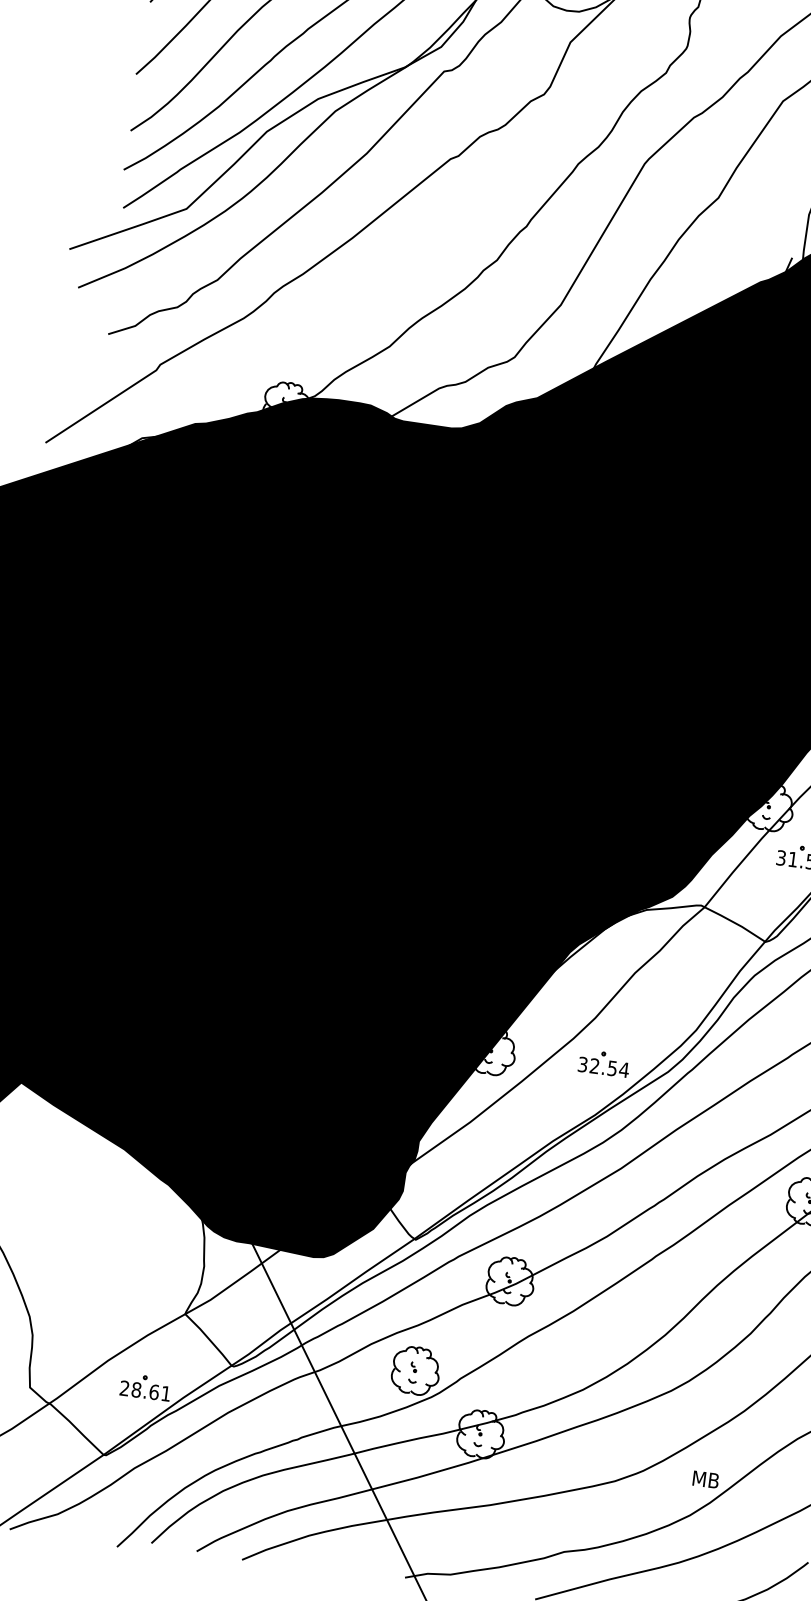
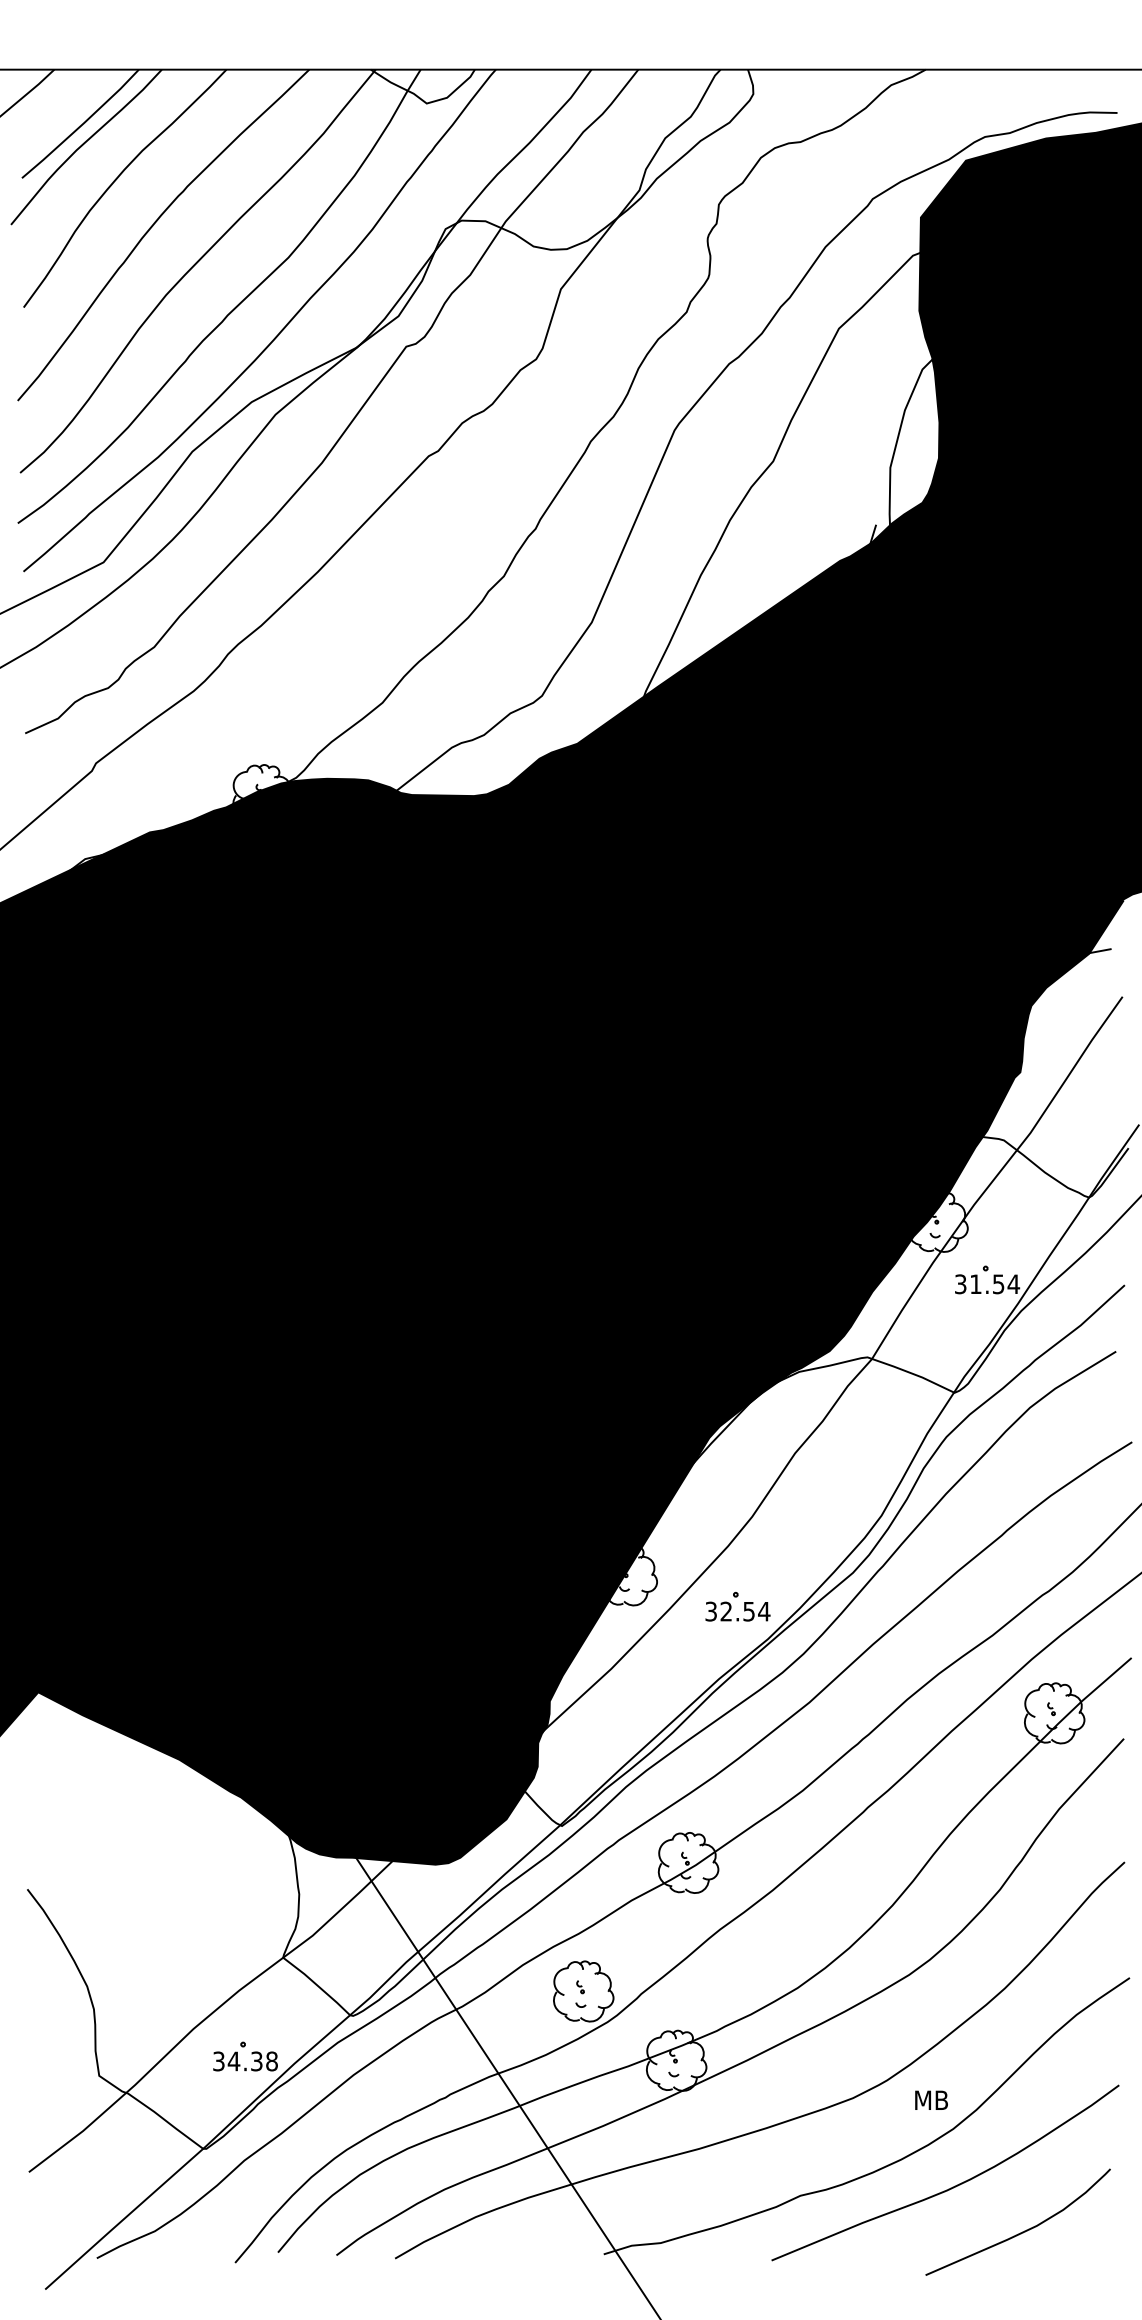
part: (603, 1063) -> (737, 1606), moved
text: (145, 1391) -> (245, 2061), 28.61 -> 34.38
text: (705, 1479) -> (931, 2099), moved

